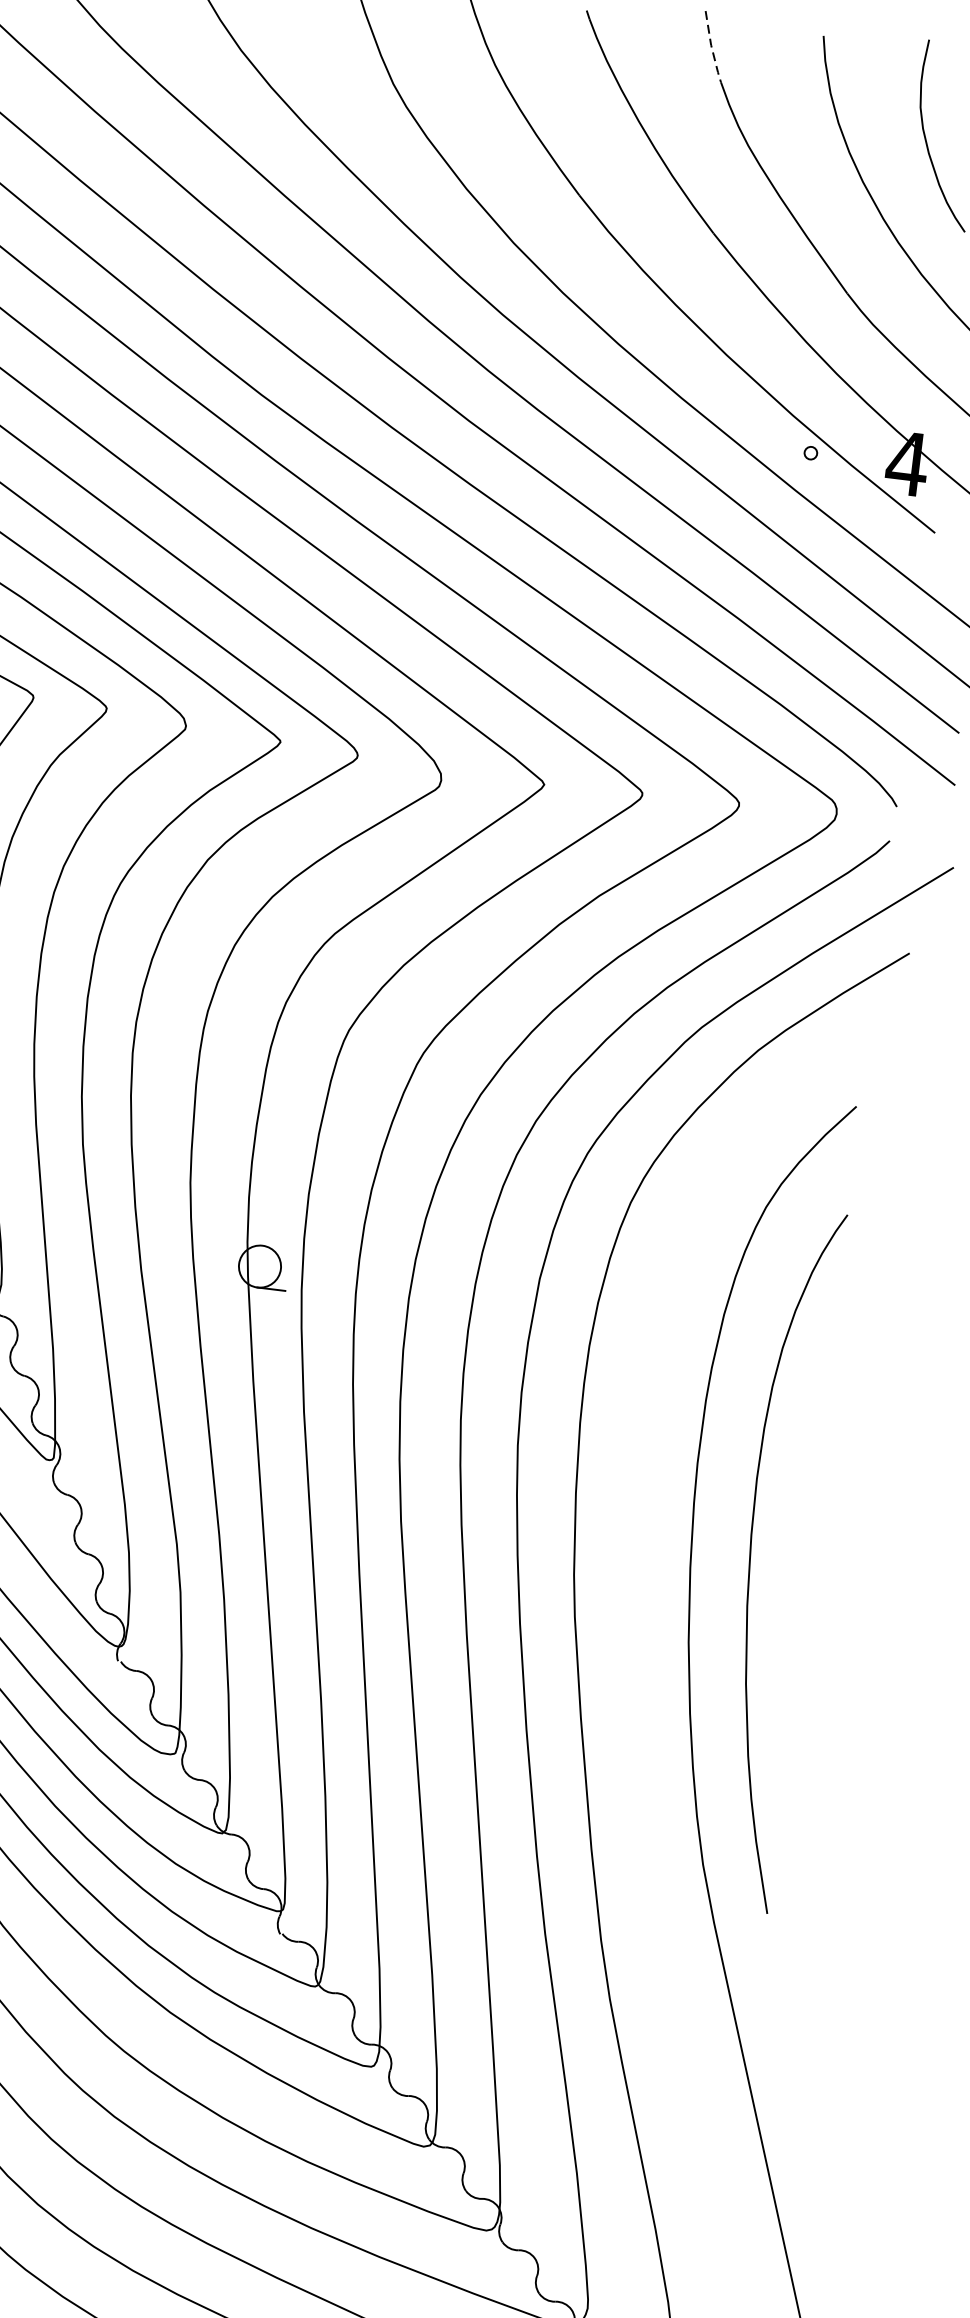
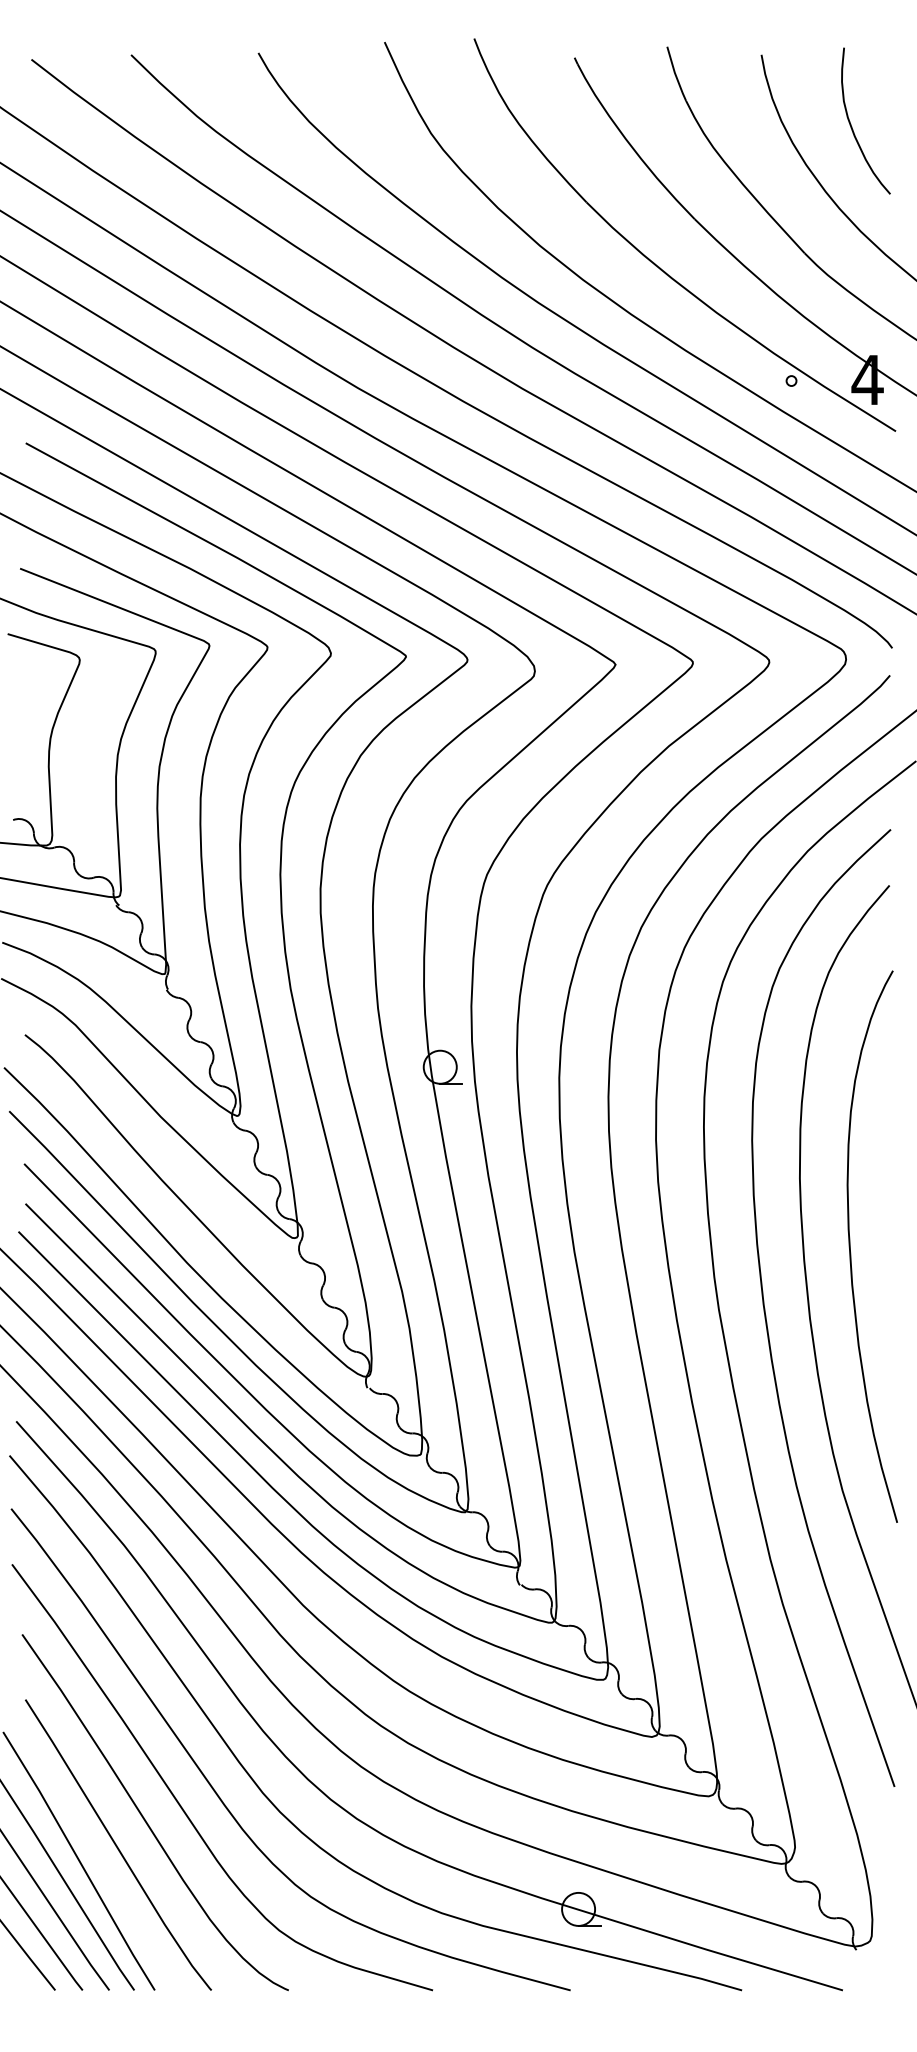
line: (711, 47) -> (675, 74), dashed -> solid
curve: (634, 1631) -> (766, 1315), added

